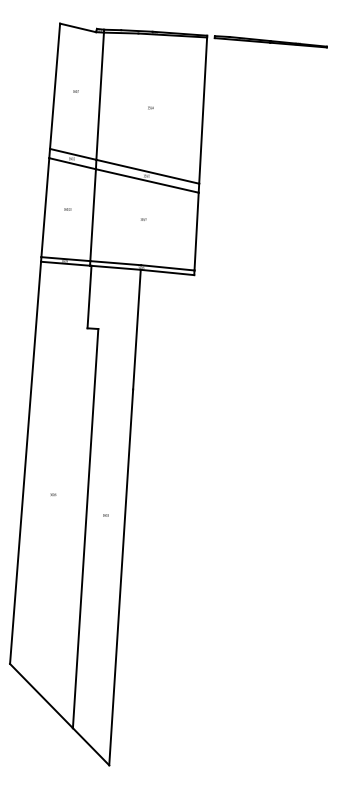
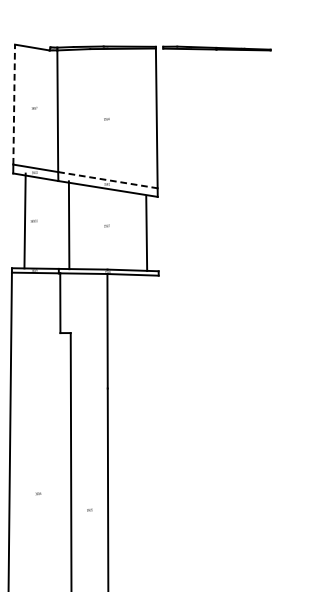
line: (55, 86) -> (14, 104), solid -> dashed
line: (147, 171) -> (107, 179), solid -> dashed
line: (45, 207) -> (25, 220), moved
line: (92, 215) -> (68, 225), moved
line: (196, 231) -> (146, 233), moved

